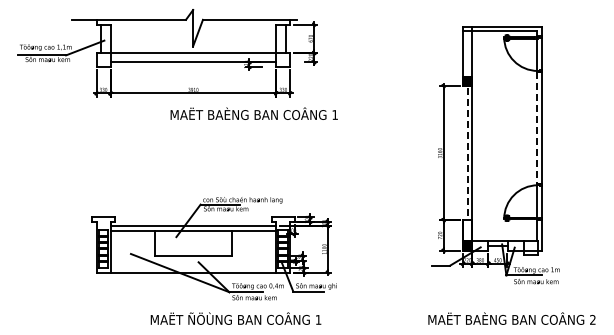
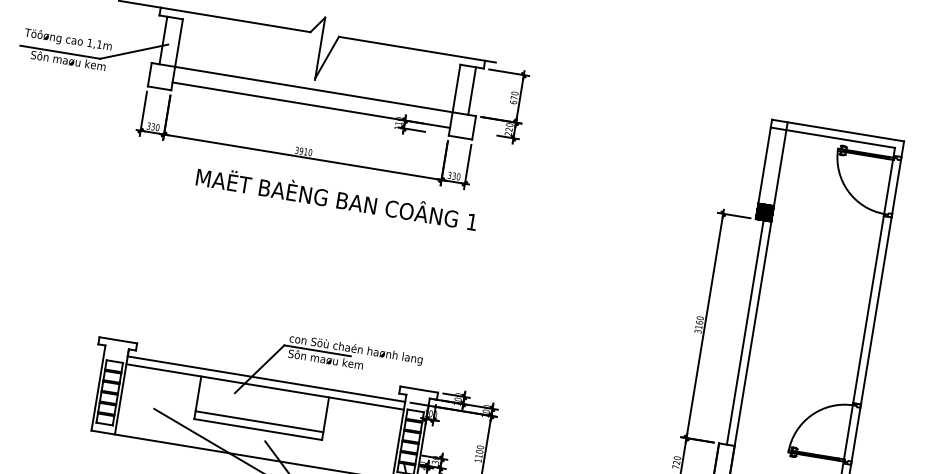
text: (253, 113) -> (335, 197), moved
line: (537, 128) -> (868, 310), dashed -> solid
line: (467, 148) -> (746, 324), dashed -> solid
line: (193, 251) -> (259, 421), added

